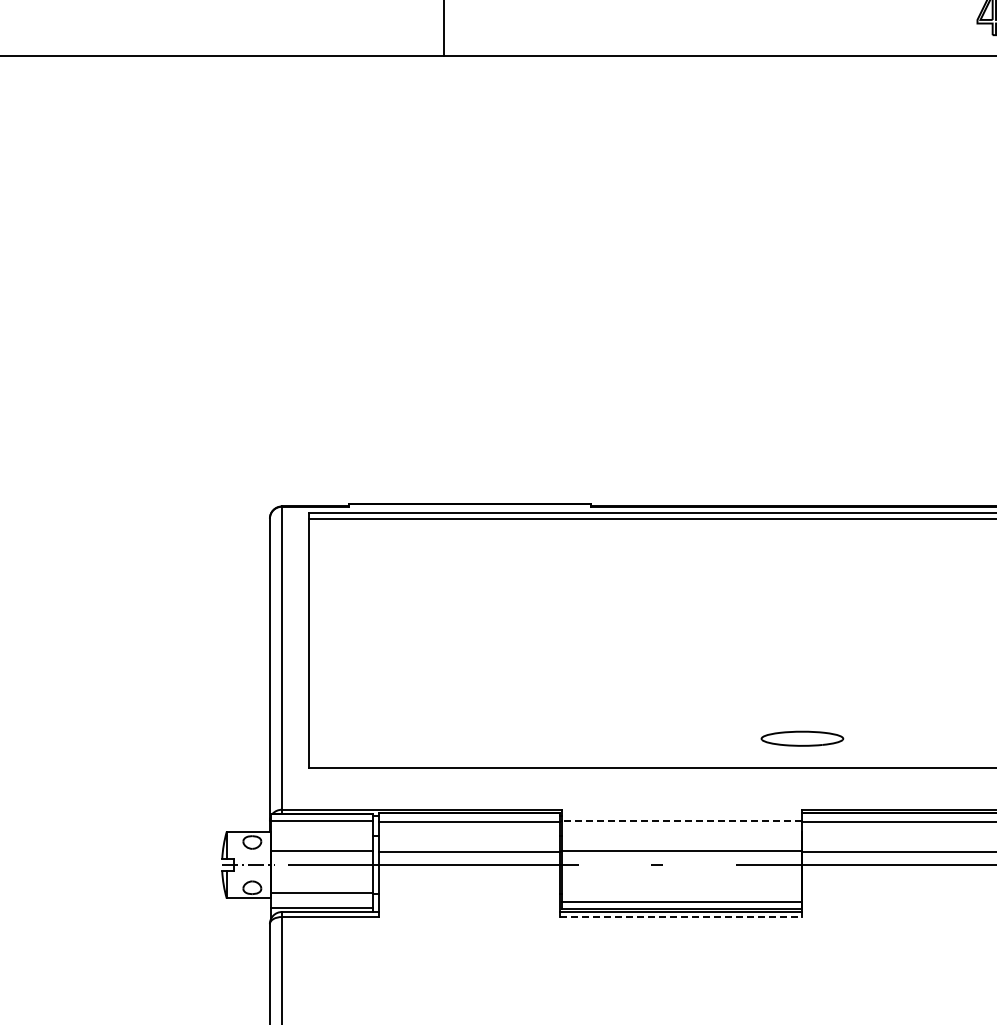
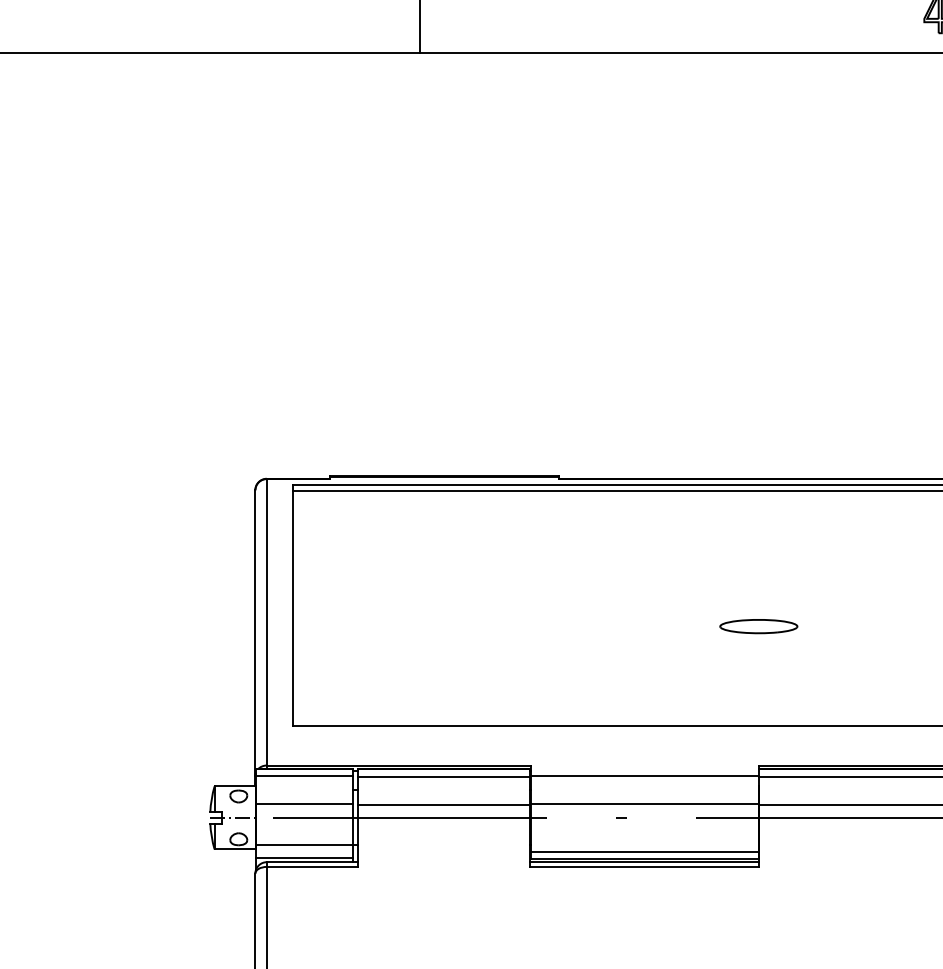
part: (802, 738) -> (758, 626), moved
line: (681, 821) -> (644, 776), dashed -> solid
line: (681, 916) -> (644, 866), dashed -> solid

